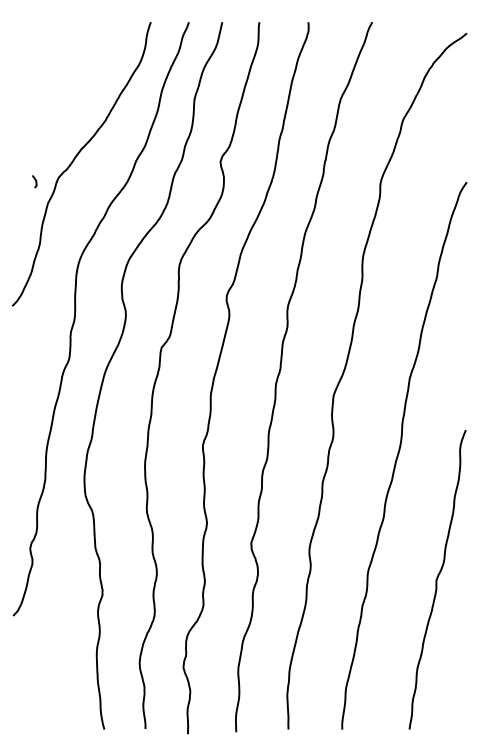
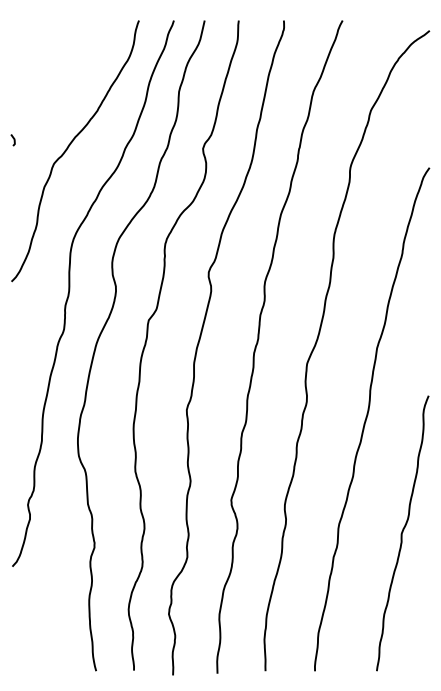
line: (35, 181) -> (13, 140), moved

